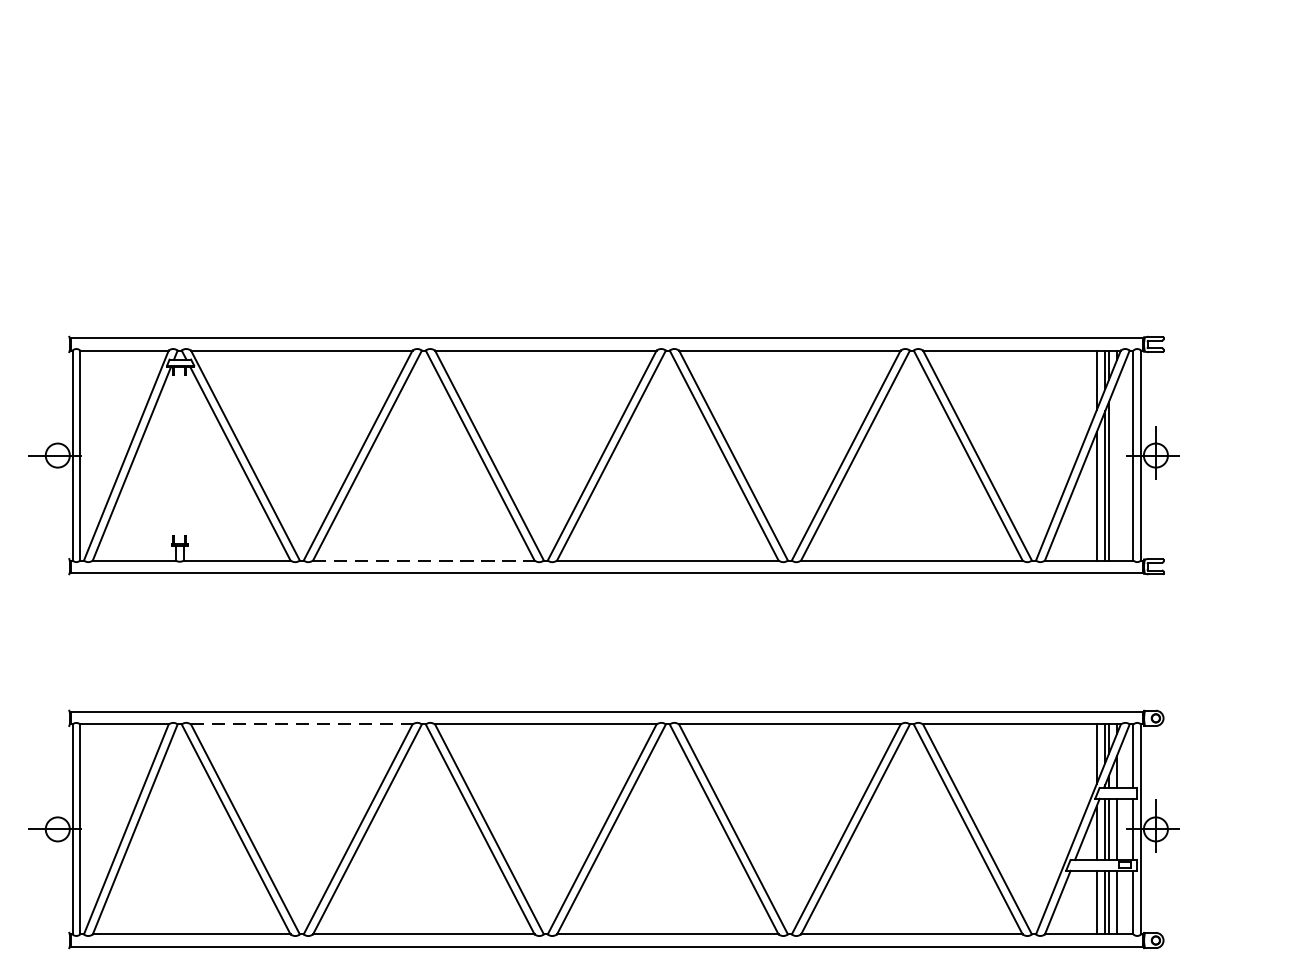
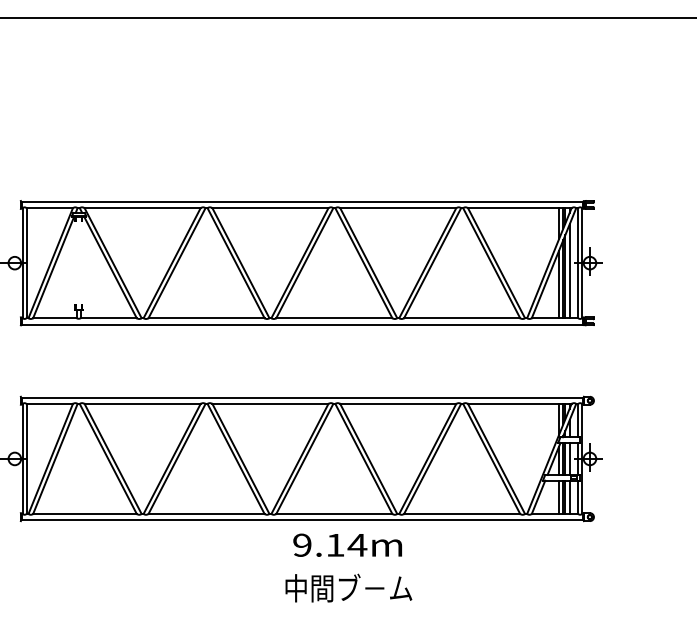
line: (1116, 471) -> (569, 271), added
line: (425, 561) -> (207, 318), dashed -> solid
line: (303, 723) -> (143, 403), dashed -> solid

